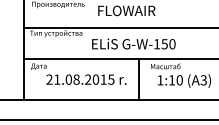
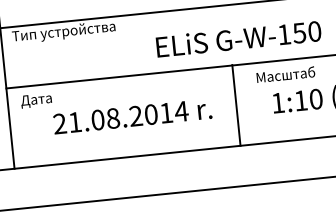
text: (133, 43) -> (237, 37), moved
text: (110, 79) -> (179, 111), 21.08.2015 -> 21.08.2014

